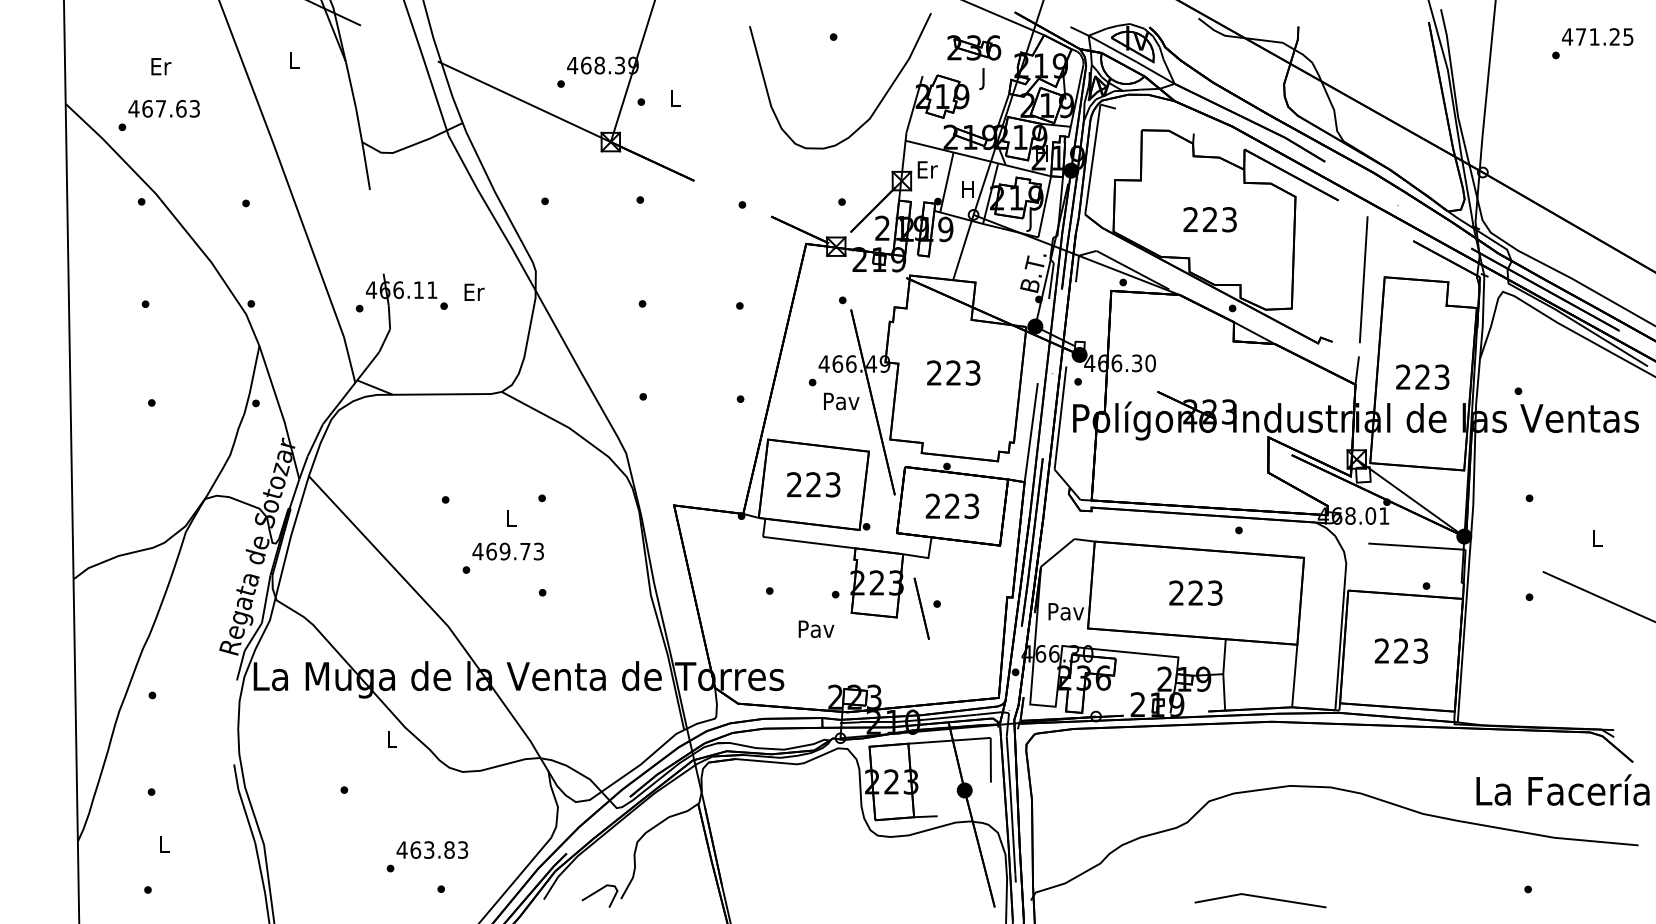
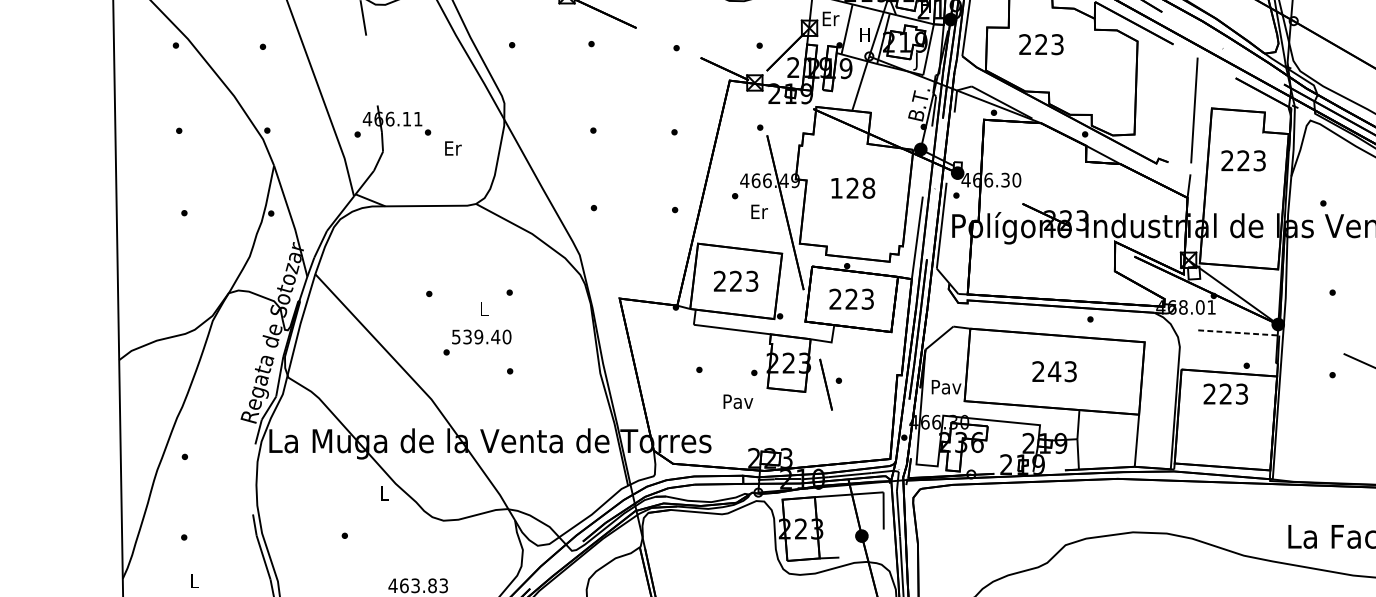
text: (1209, 219) -> (1040, 44), moved
text: (474, 291) -> (453, 147), moved
text: (953, 372) -> (852, 187), 223 -> 128
text: (1422, 376) -> (1243, 160), moved
text: (841, 401) -> (759, 211), Pav -> Er
line: (1416, 546) -> (1238, 332), solid -> dashed
text: (508, 551) -> (481, 336), 469.73 -> 539.40
text: (1195, 592) -> (1054, 371), 223 -> 243
text: (1400, 650) -> (1225, 393), moved

